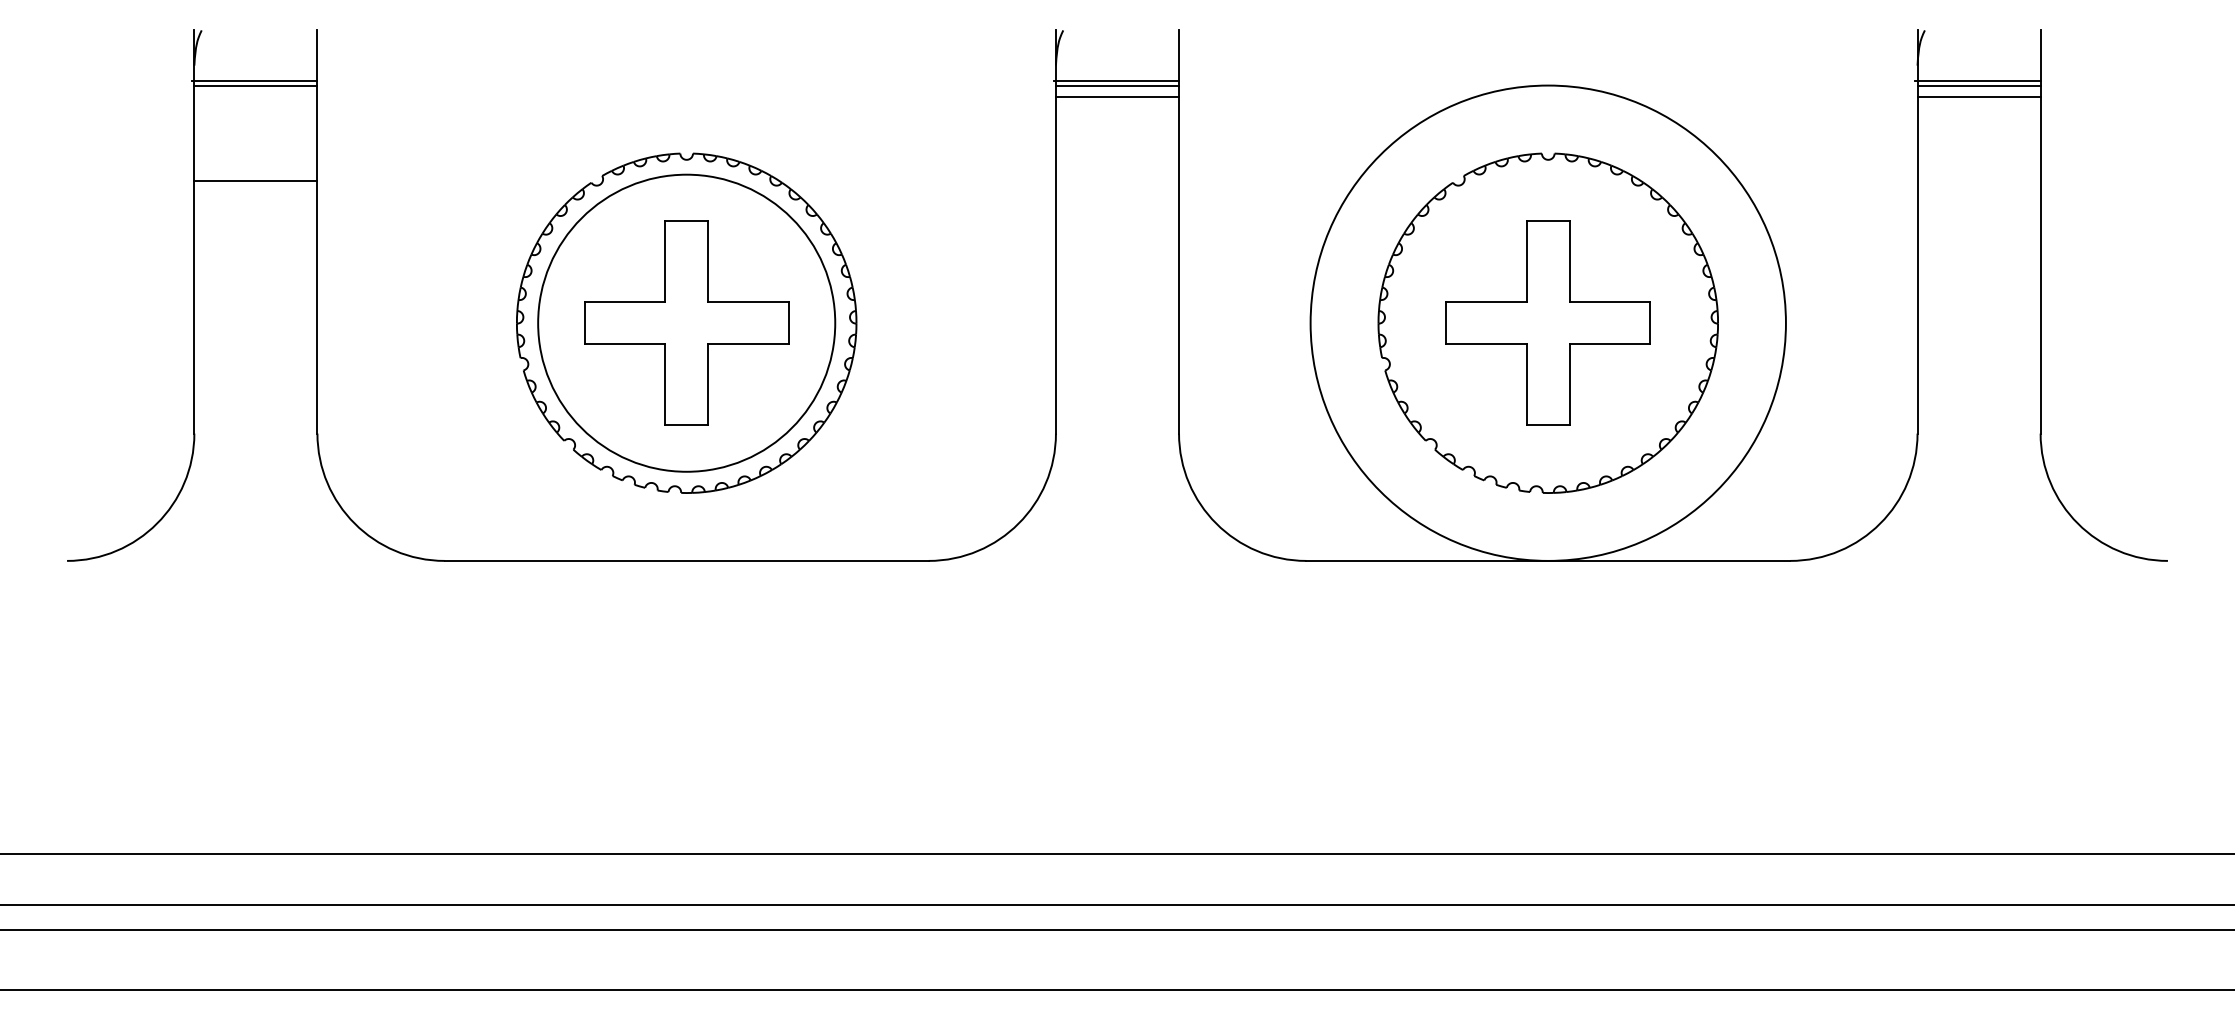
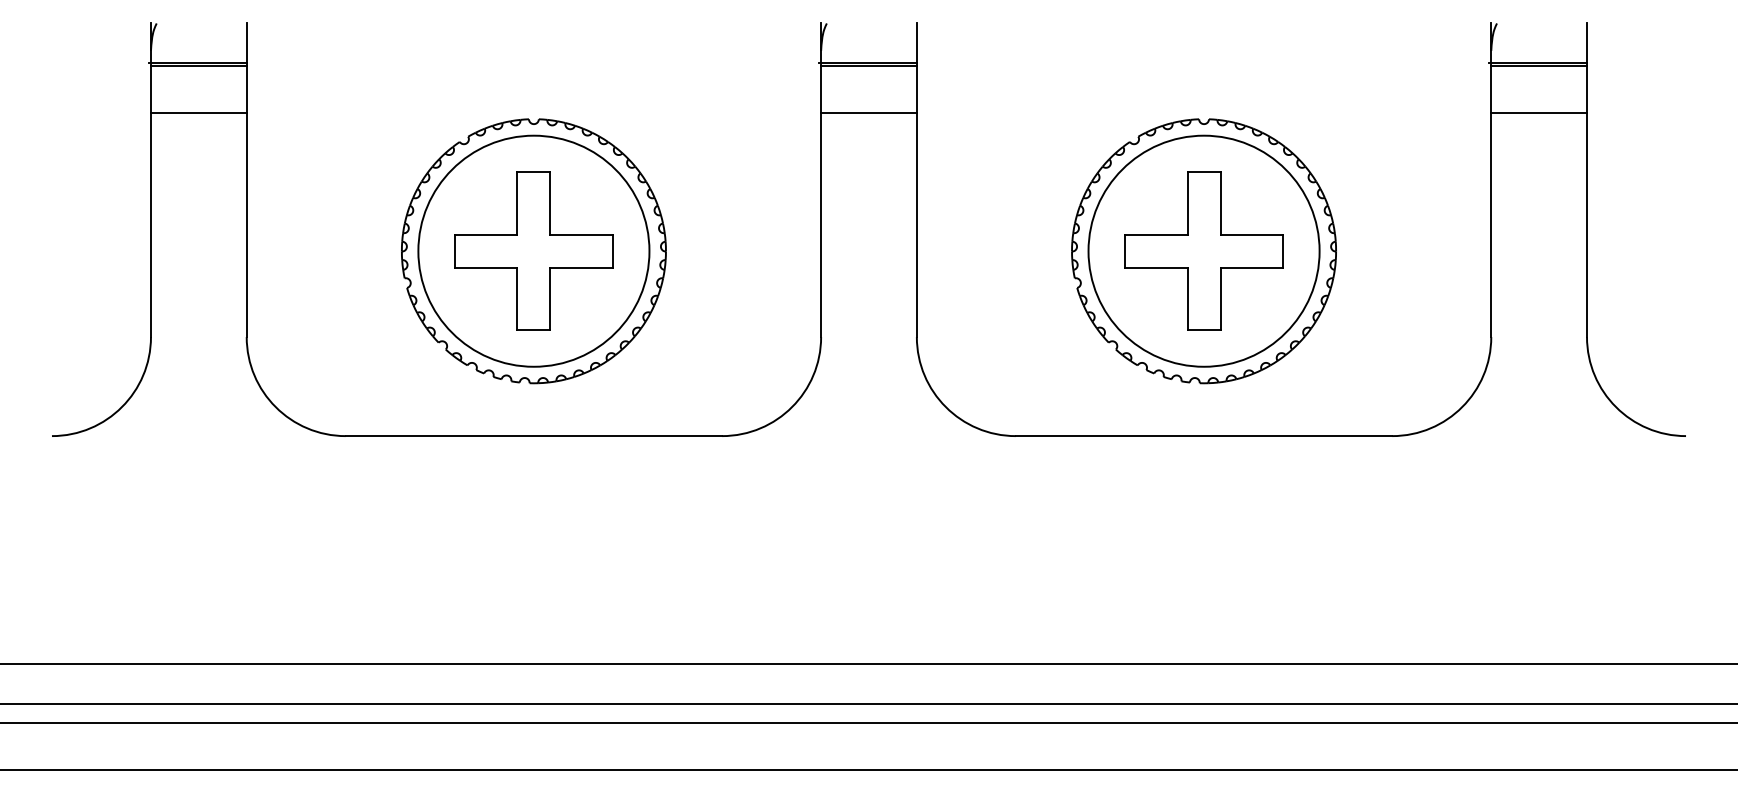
line: (1117, 96) -> (869, 112), moved
line: (1978, 96) -> (1538, 112), moved
line: (255, 180) -> (198, 112), moved
circle: (1547, 322) -> (1203, 250), size x0.62

